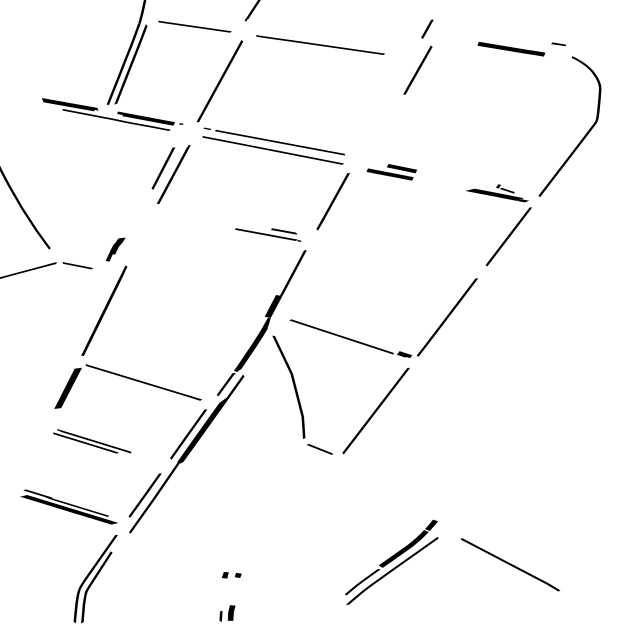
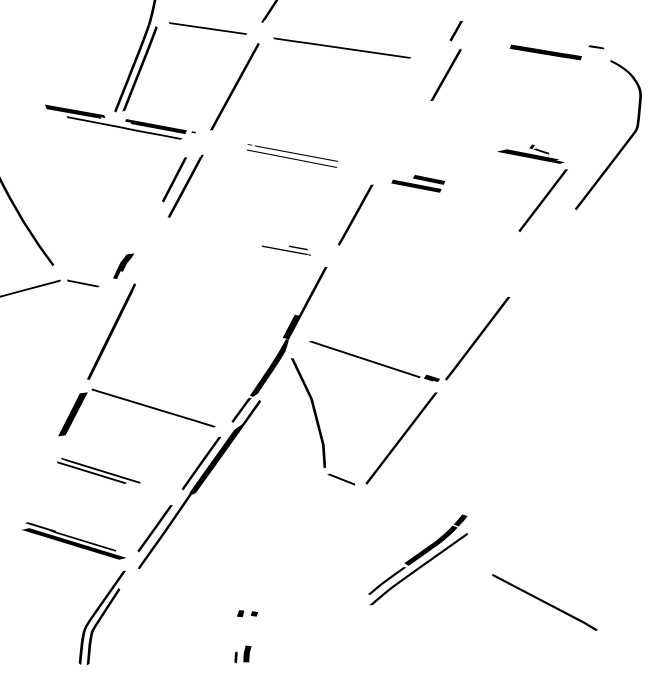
part: (273, 145) -> (292, 155), size x0.6
part: (509, 233) -> (543, 197), moved
part: (268, 234) -> (286, 250), size x0.7
part: (391, 561) -> (417, 559), moved

